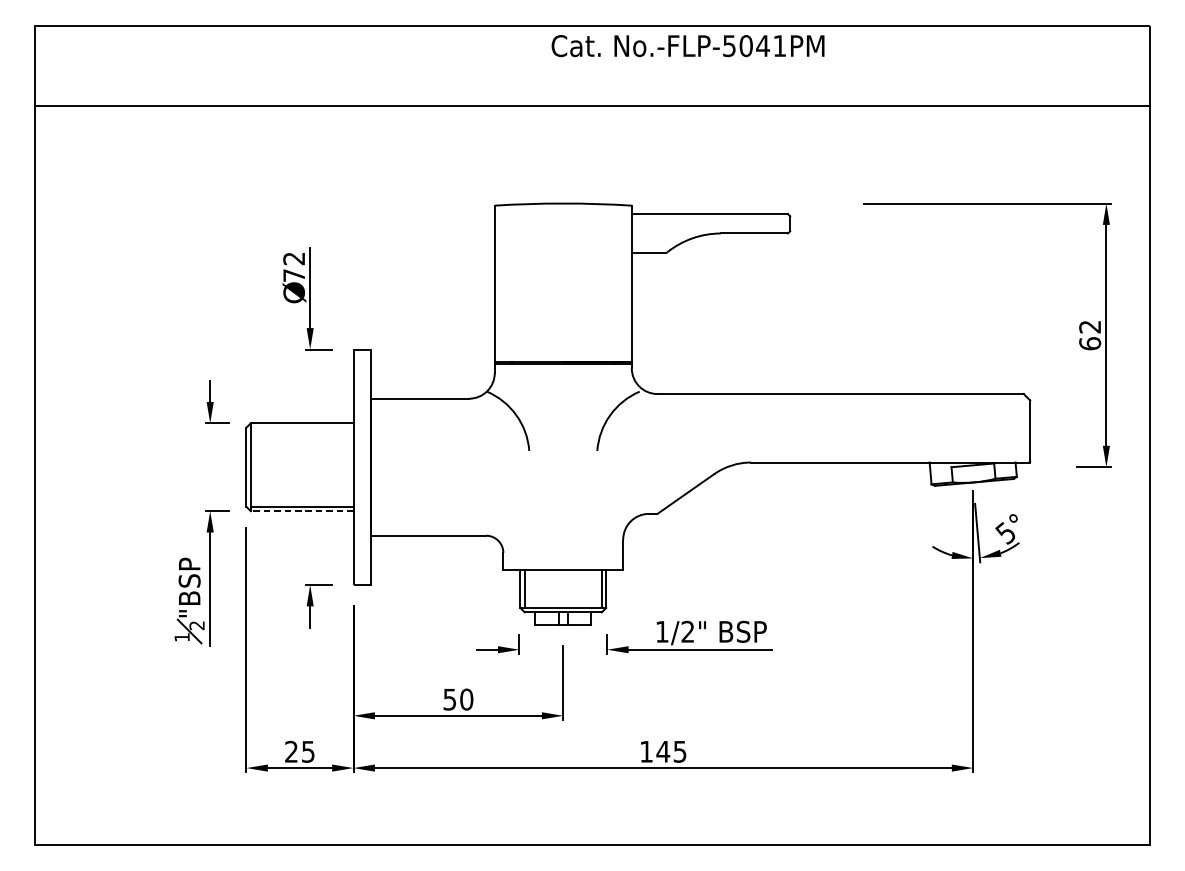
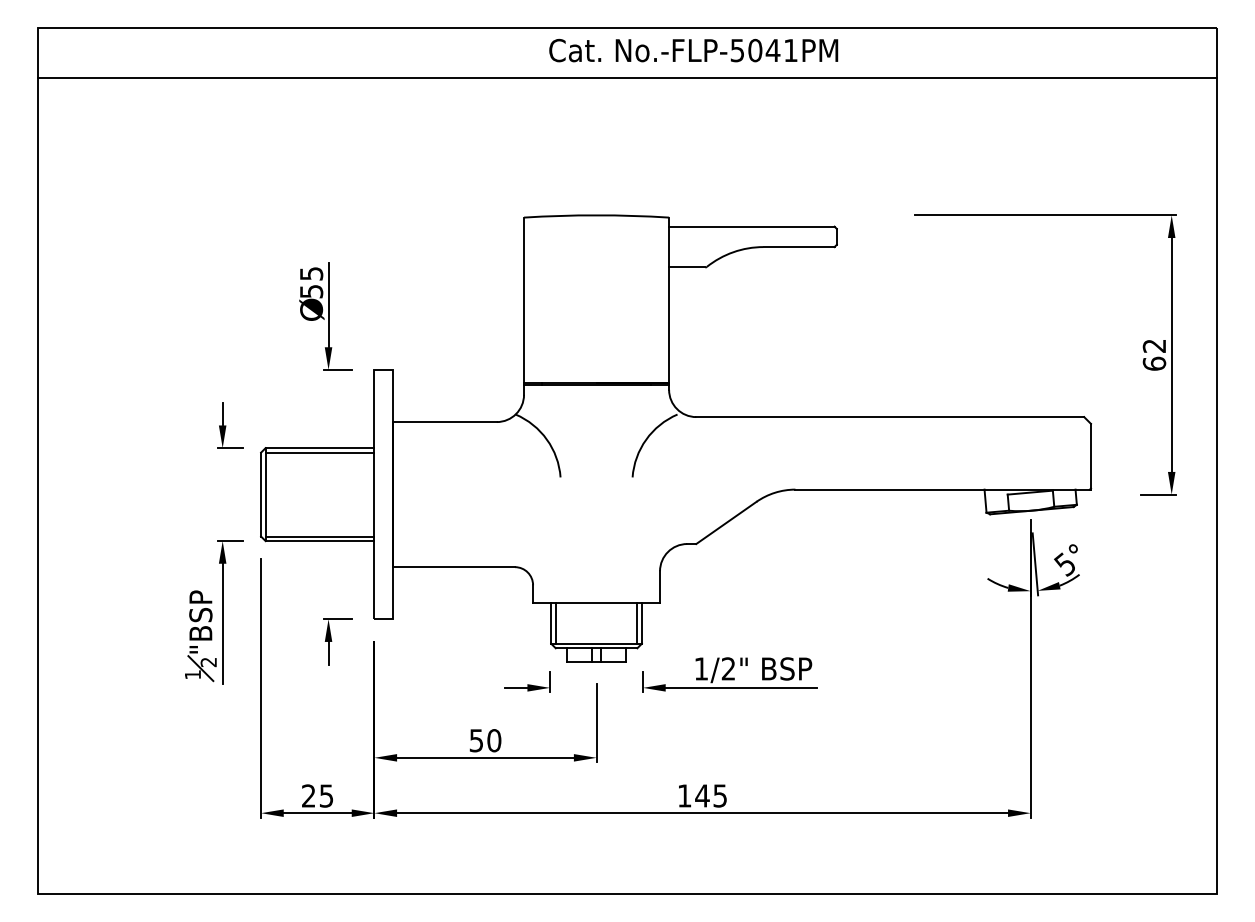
text: (687, 45) -> (693, 50), moved
line: (592, 106) -> (627, 78), moved
text: (294, 266) -> (311, 282), 72 -> 55
line: (301, 427) -> (319, 452), added
line: (301, 511) -> (319, 541), dashed -> solid

